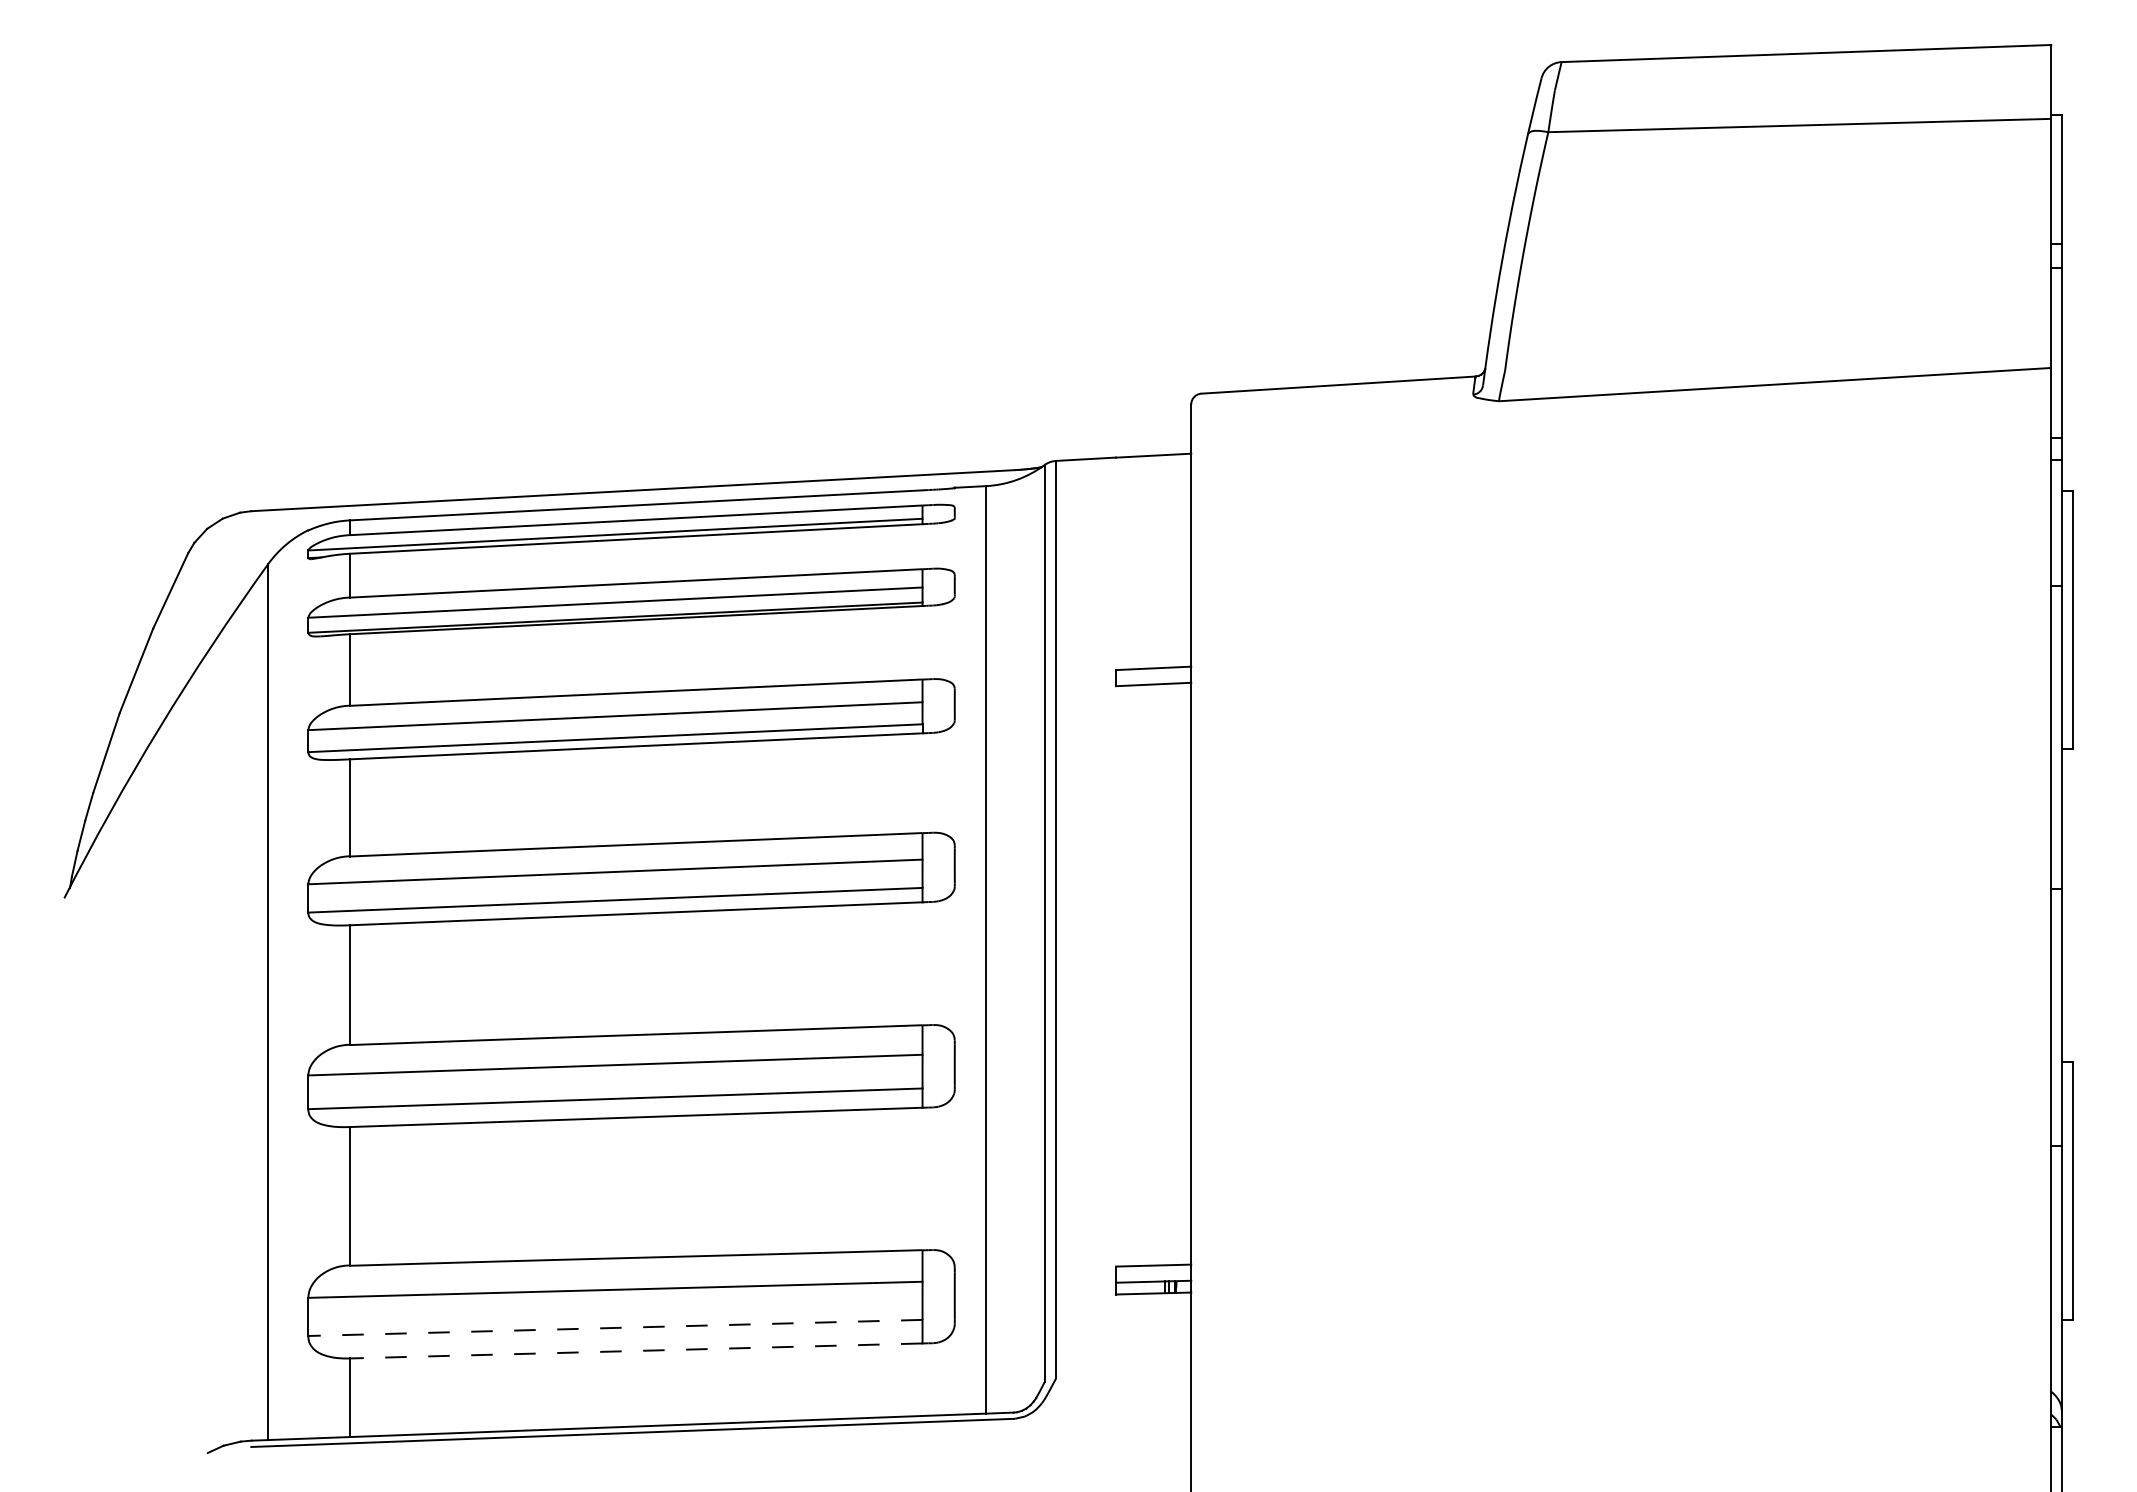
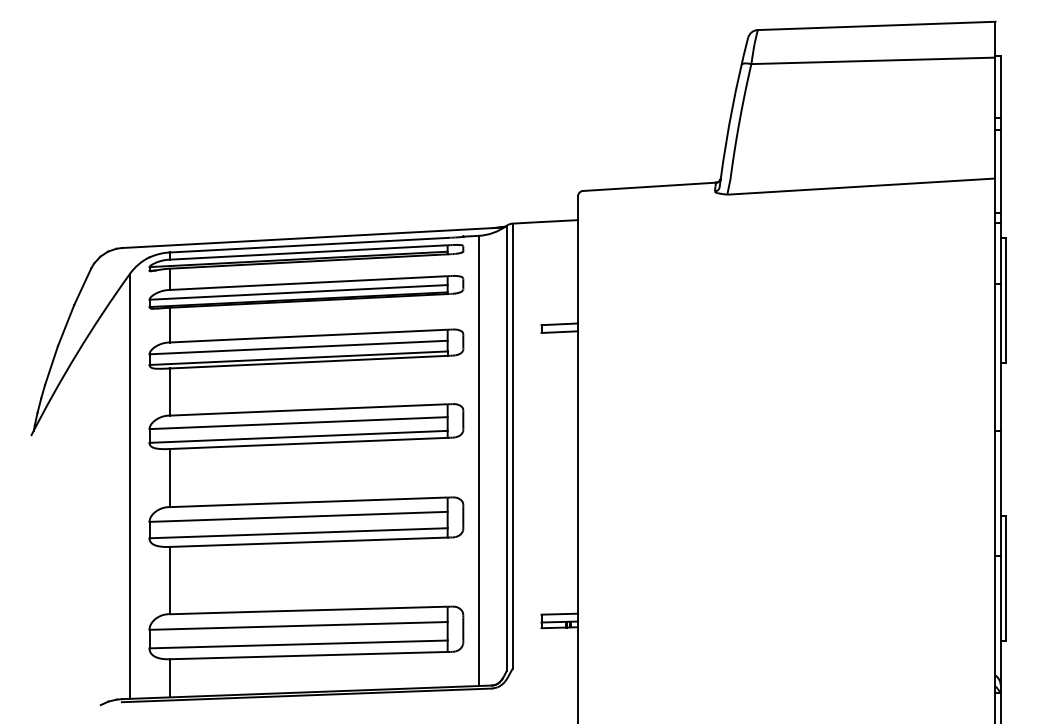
line: (615, 1328) -> (298, 644), dashed -> solid
line: (635, 1350) -> (308, 655), dashed -> solid

